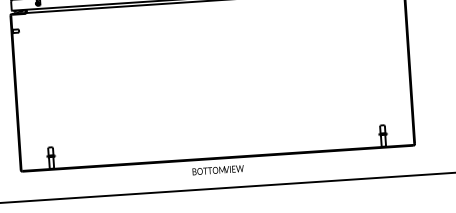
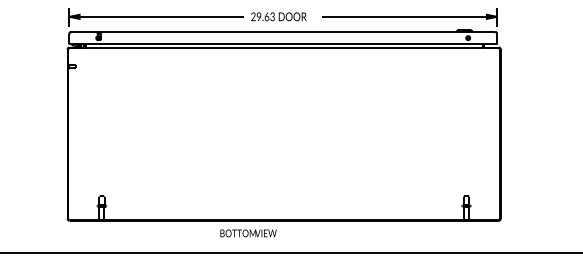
text: (218, 170) -> (248, 233), moved

